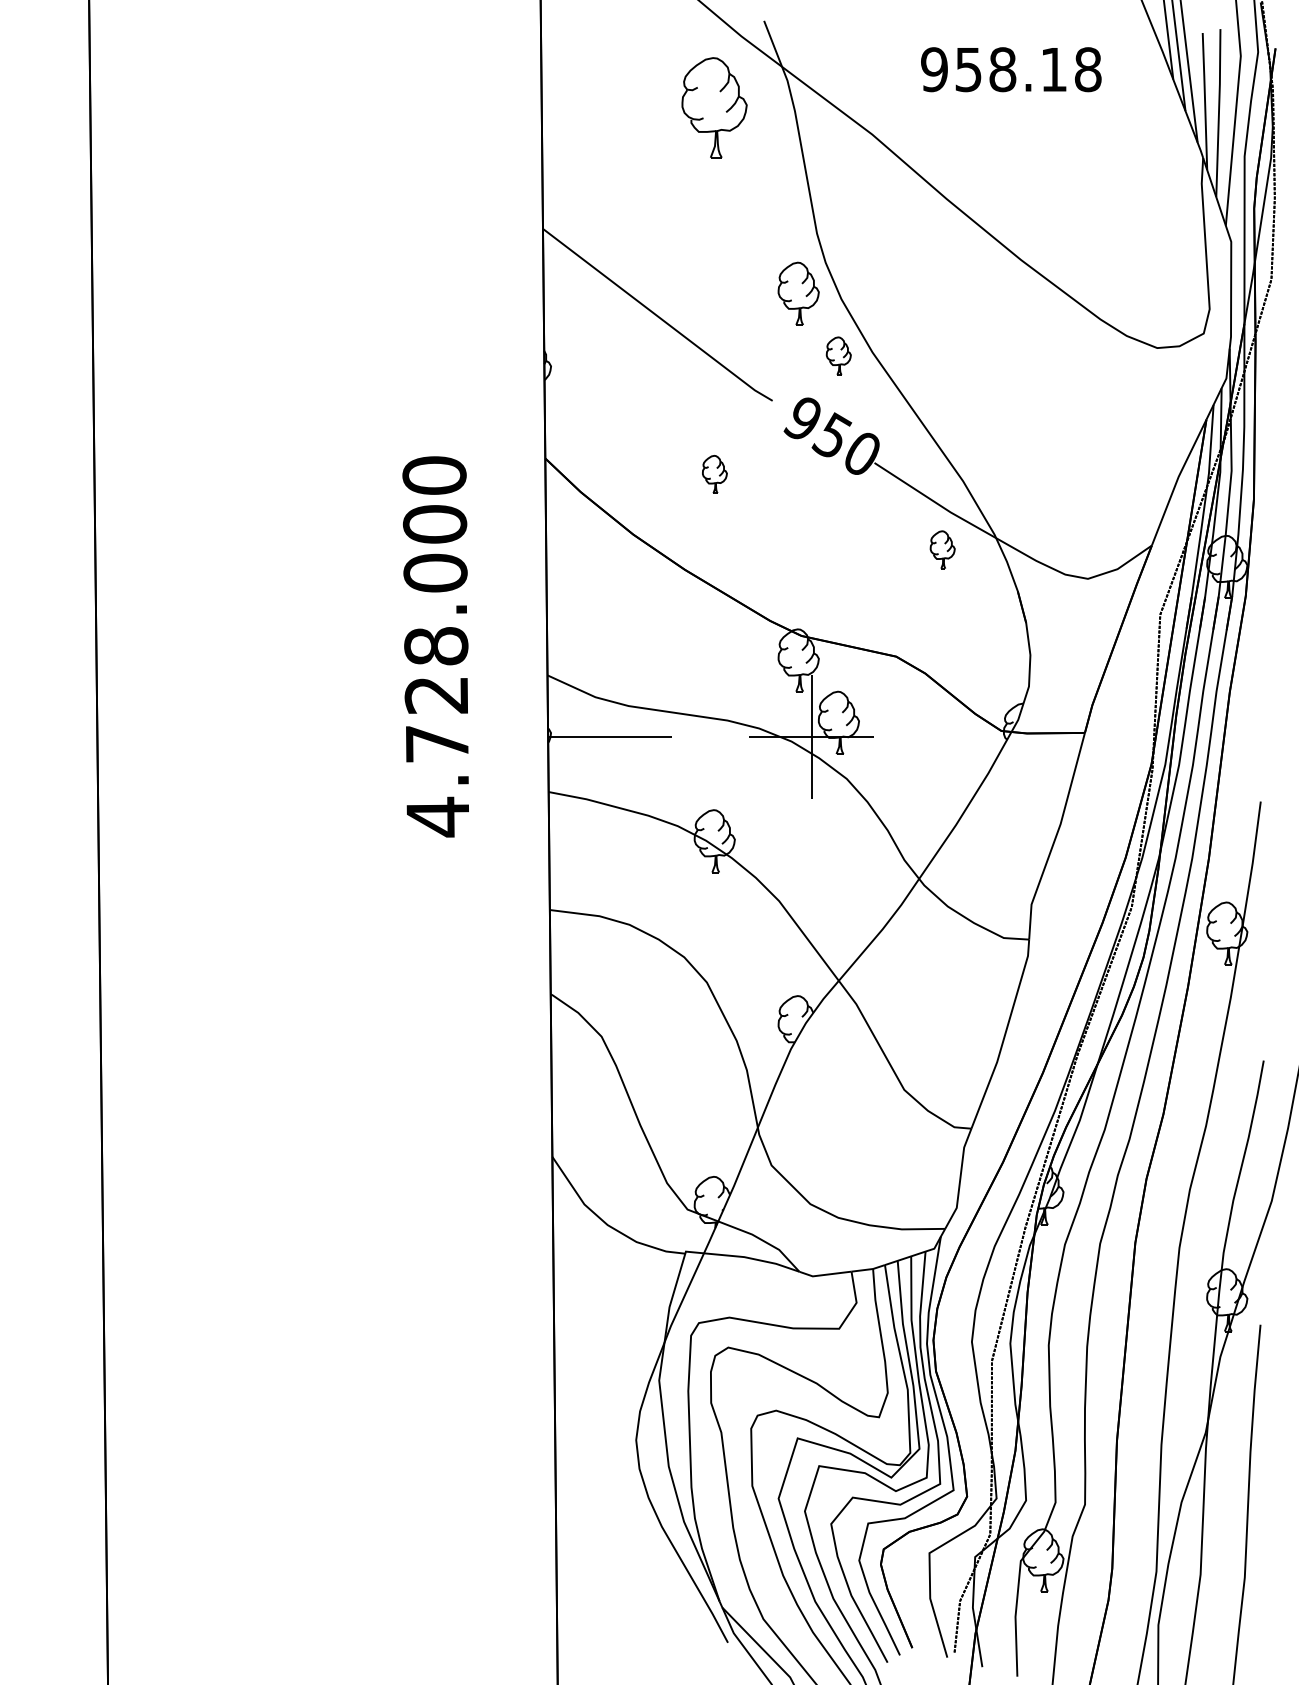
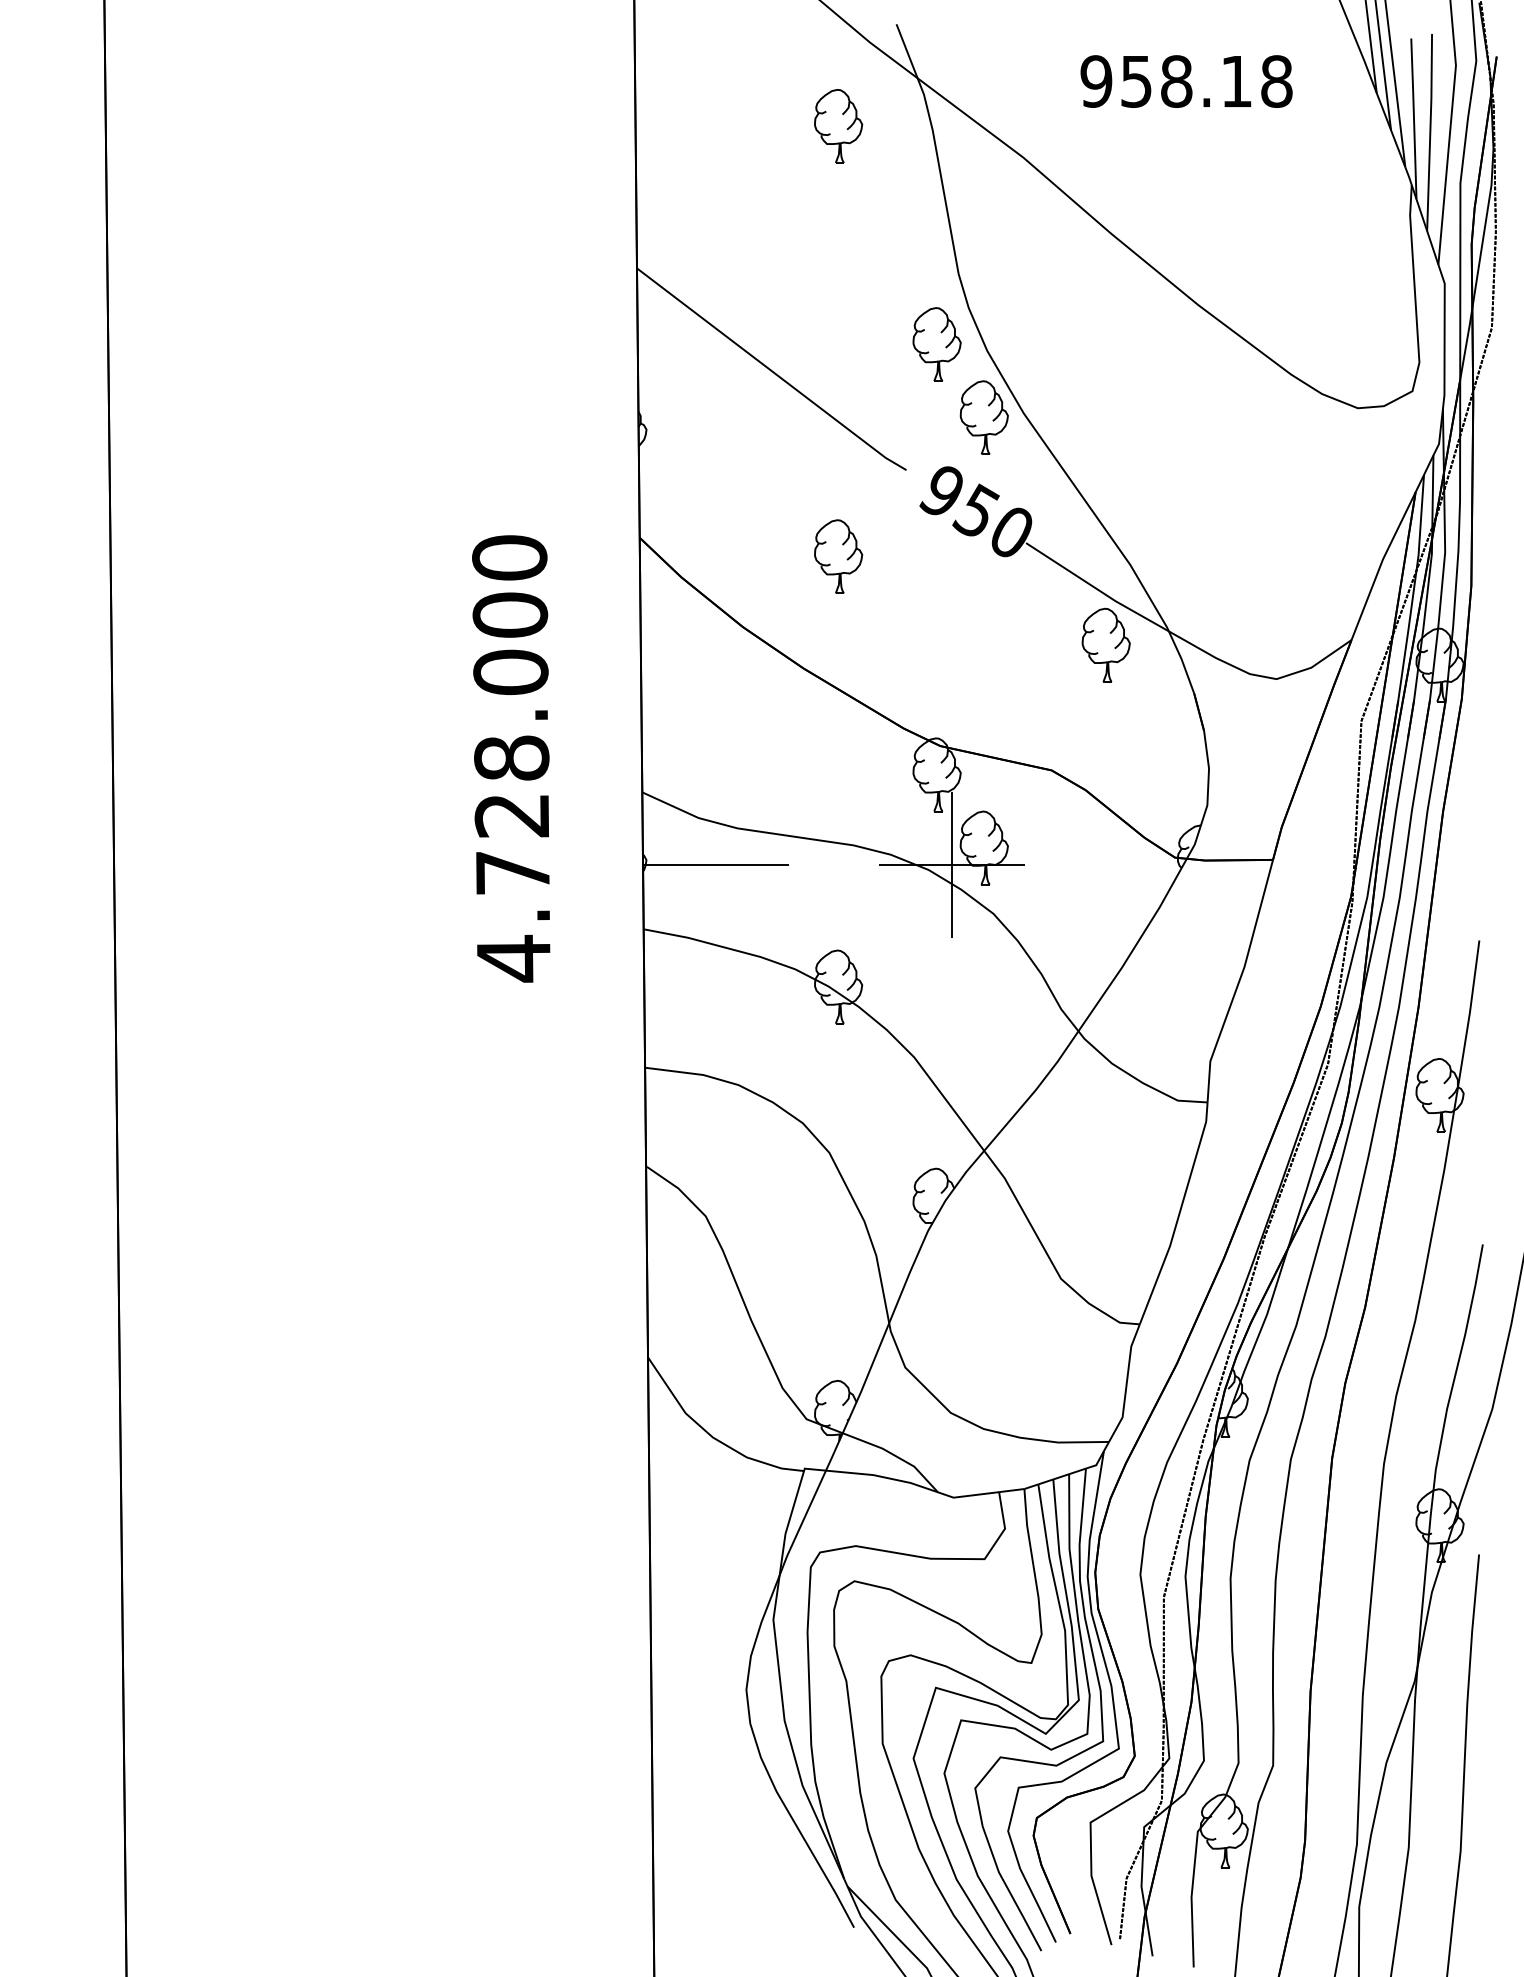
part: (714, 107) -> (838, 126), size x0.62
part: (838, 355) -> (983, 417), size x1.67
part: (714, 474) -> (838, 556), size x1.67
part: (942, 549) -> (1105, 644), size x1.67

